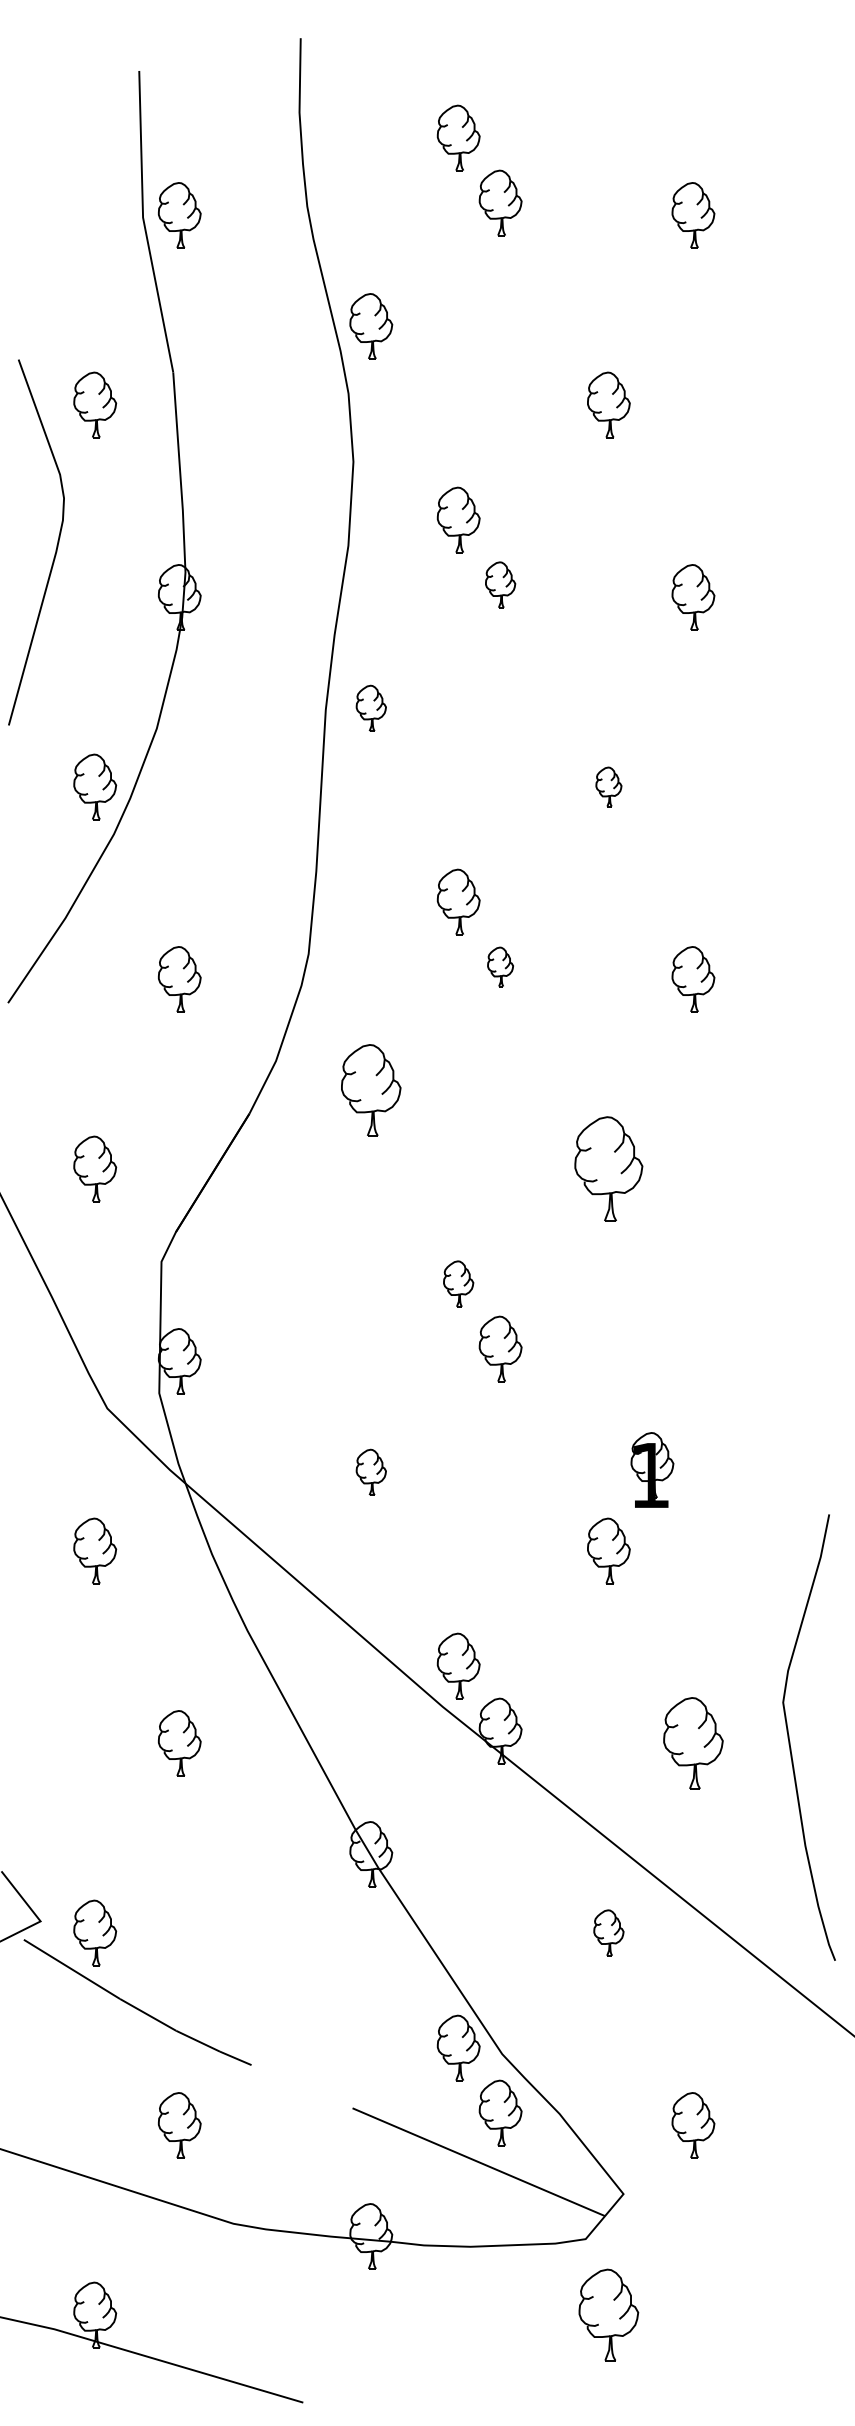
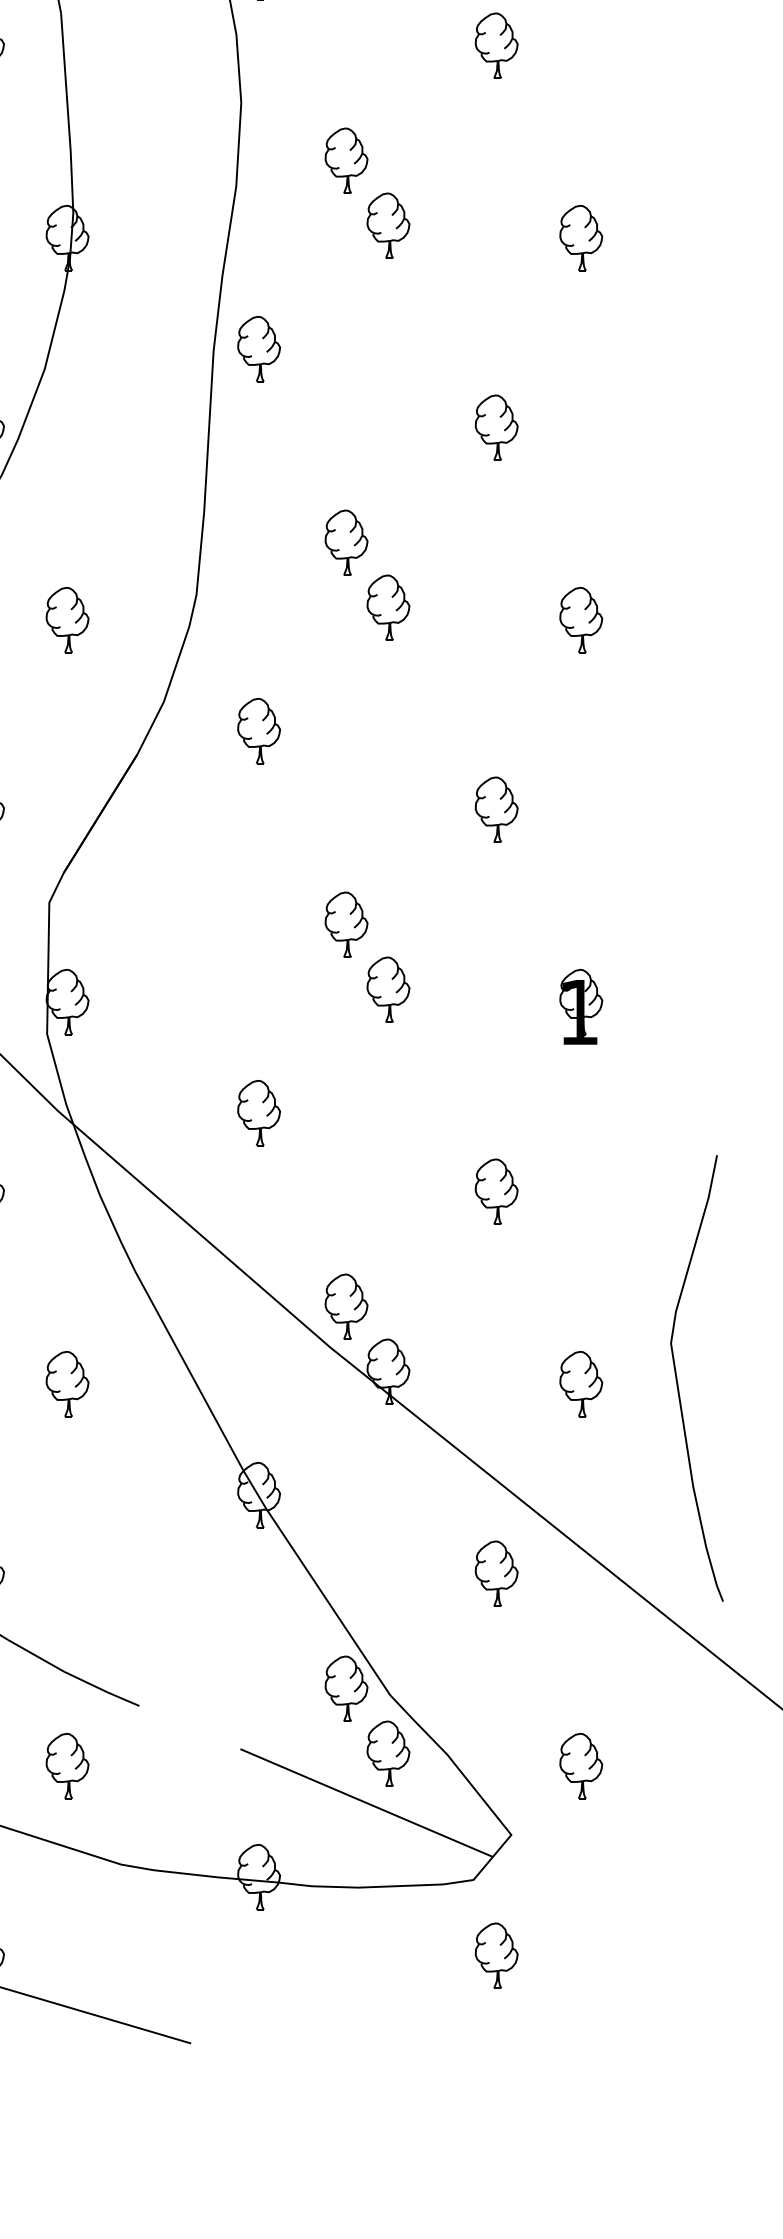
part: (500, 584) -> (388, 225), size x1.43
part: (371, 708) -> (259, 349), size x1.43
part: (608, 786) -> (496, 427), size x1.67
part: (500, 966) -> (388, 607), size x1.67
part: (371, 1090) -> (259, 731), size x0.71
part: (608, 1168) -> (496, 809), size x0.62
part: (458, 1283) -> (346, 924), size x1.43
part: (652, 1469) -> (581, 1006), moved
part: (371, 1472) -> (259, 1113), size x1.43
part: (693, 1743) -> (581, 1384), size x0.71
part: (608, 1932) -> (496, 1573), size x1.43
part: (608, 2314) -> (496, 1955), size x0.71

